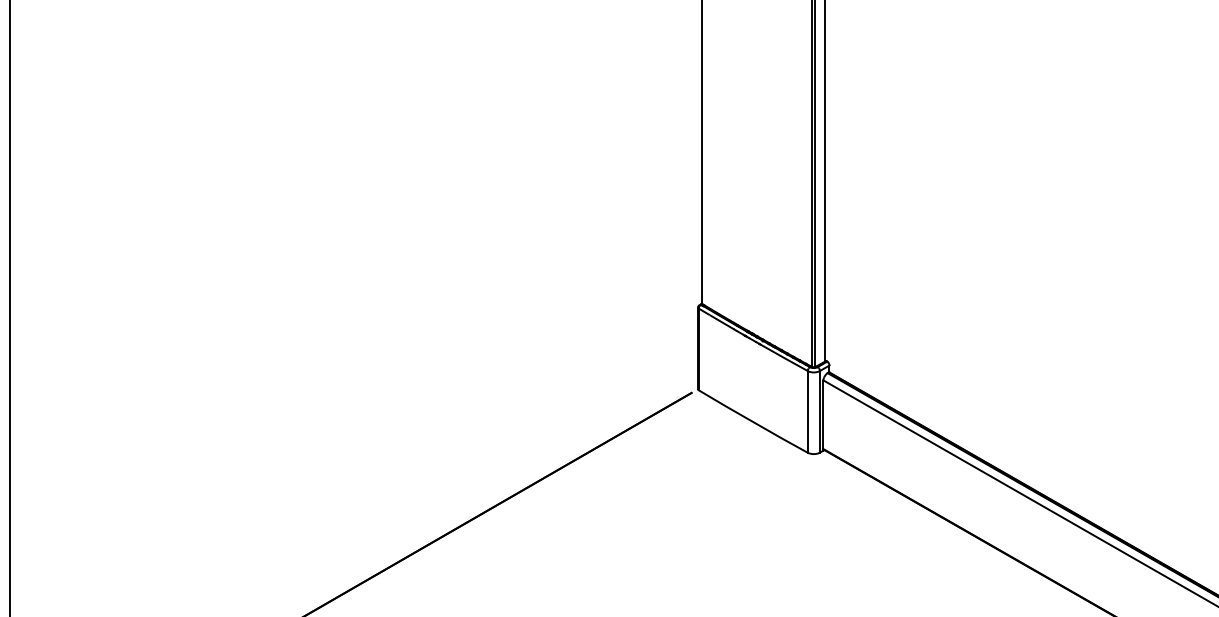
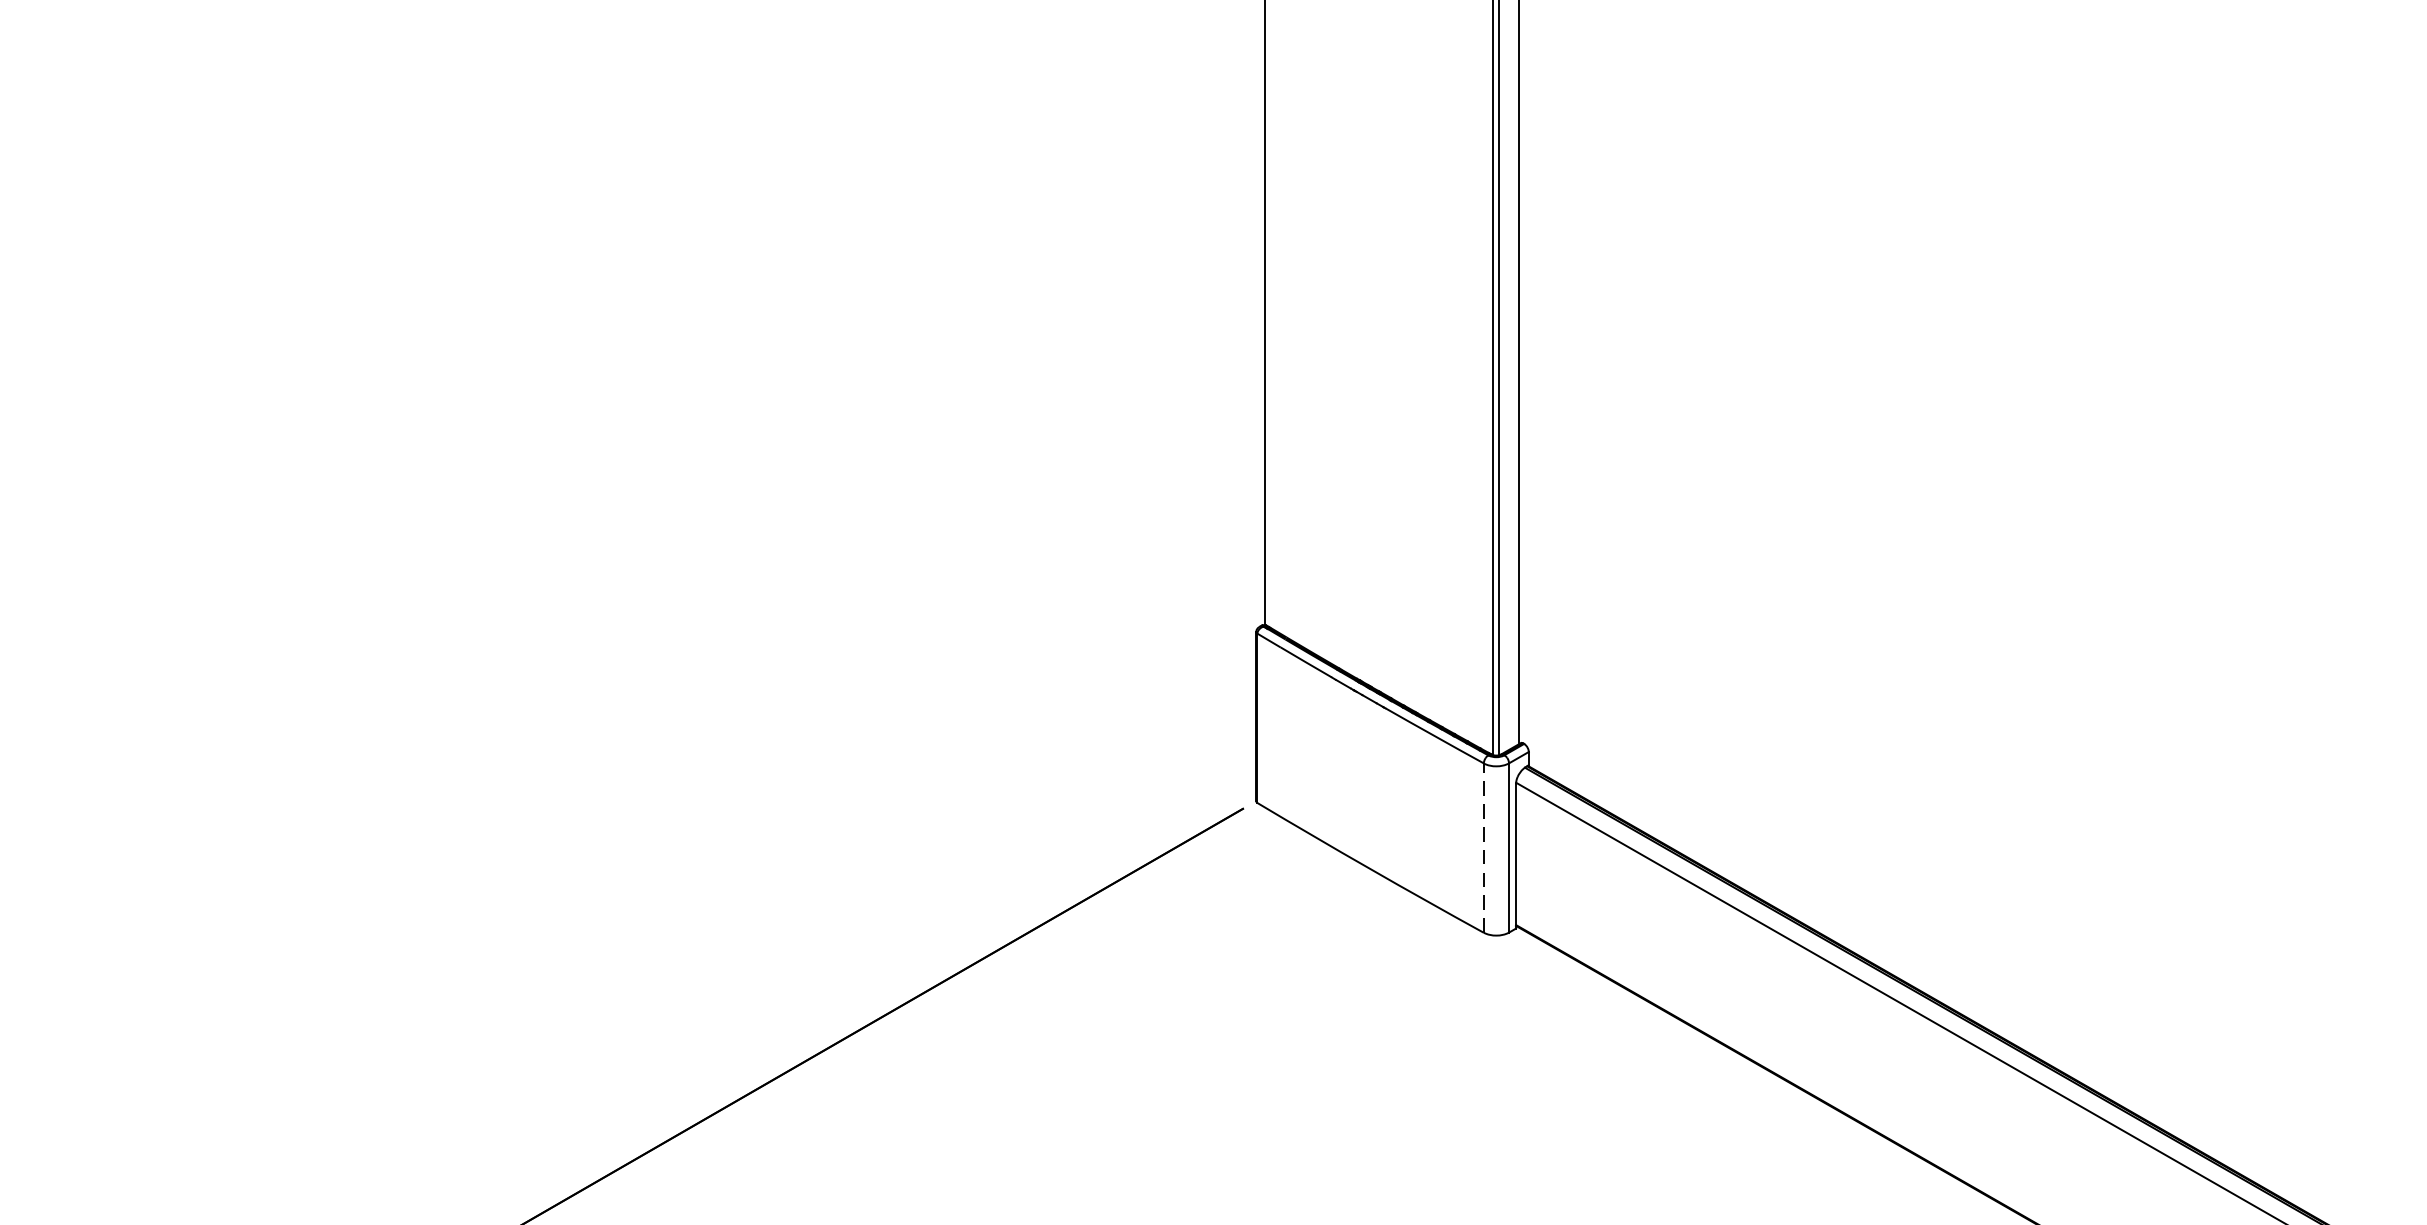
line: (807, 411) -> (1483, 847), solid -> dashed

